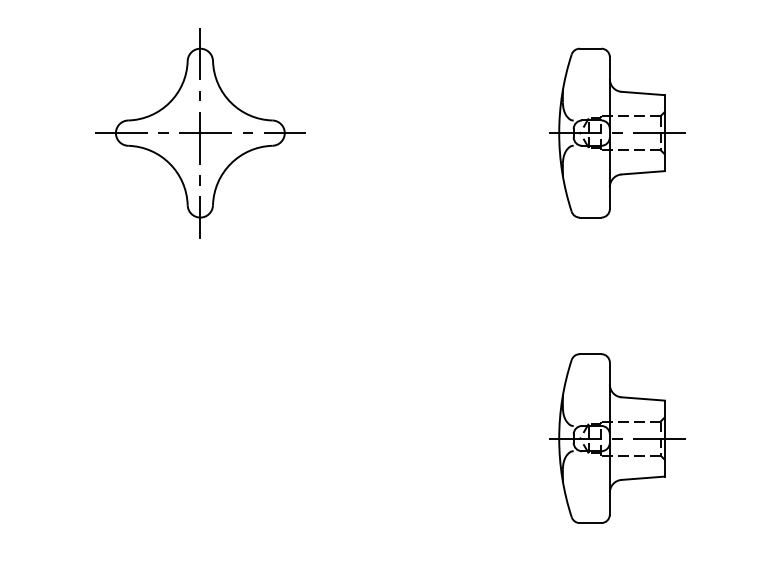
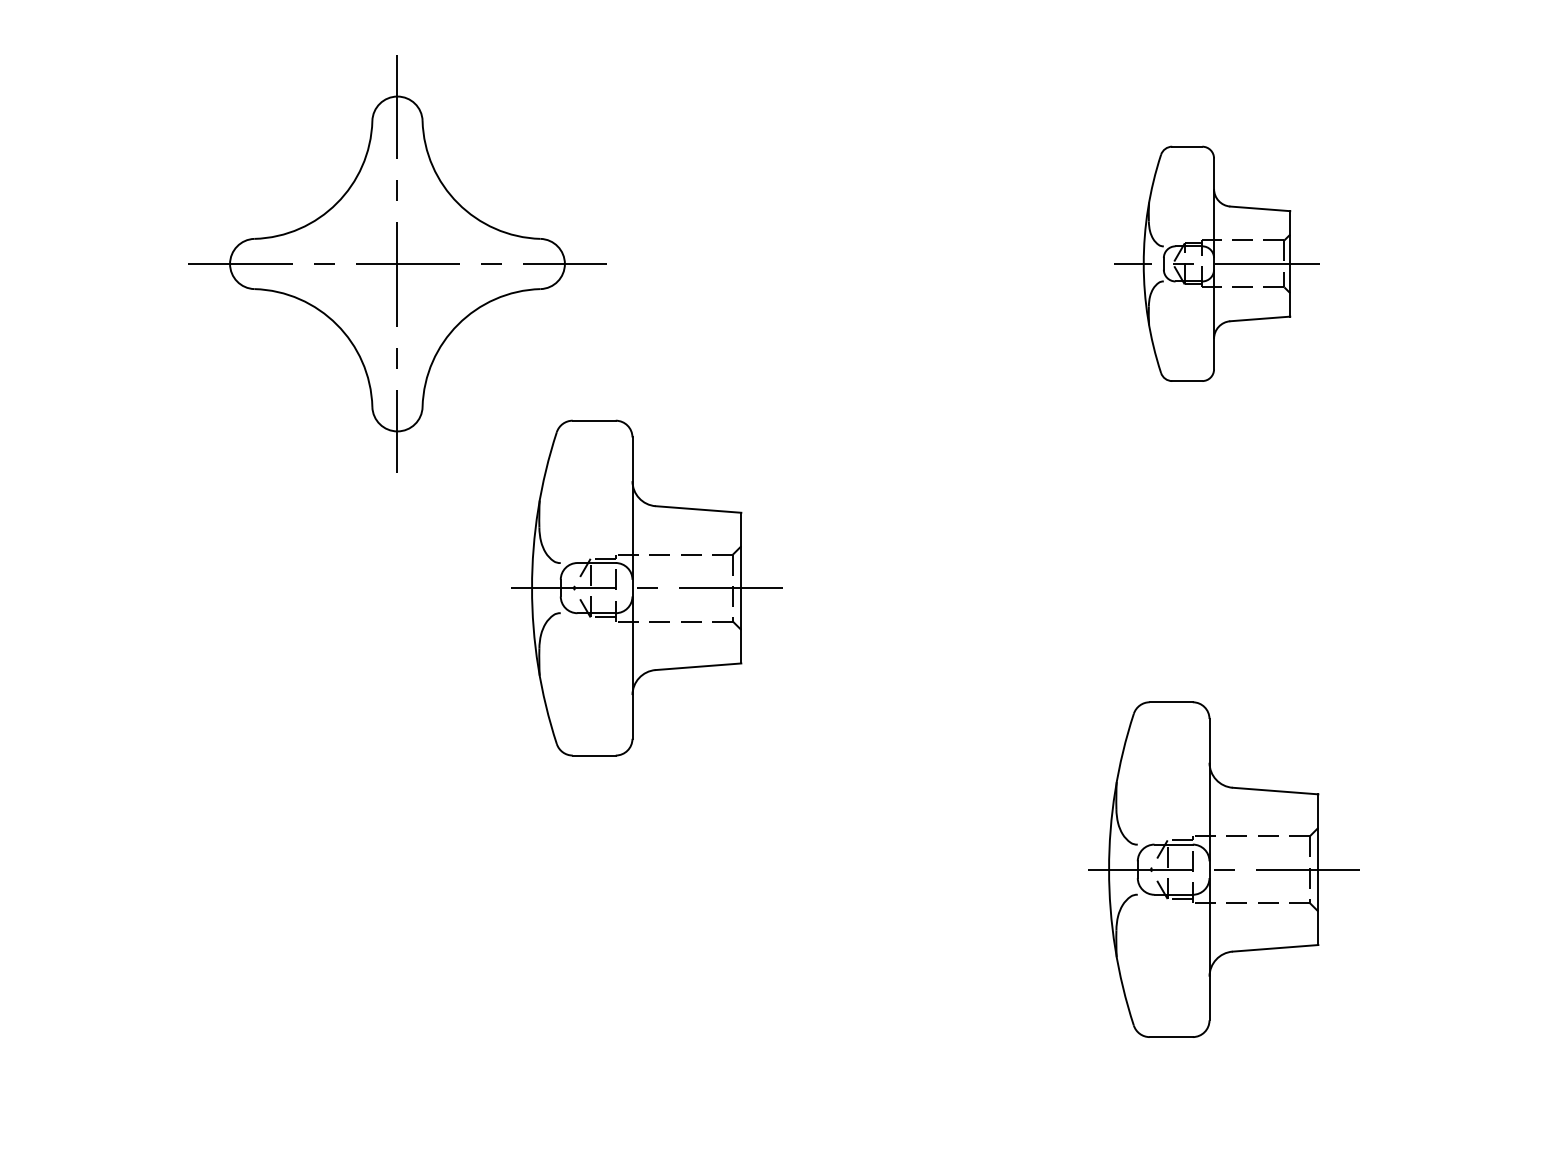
part: (617, 132) -> (1224, 262), size x0.7
part: (326, 296) -> (647, 587), added

